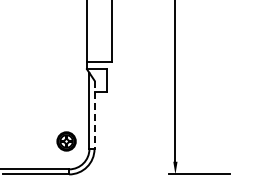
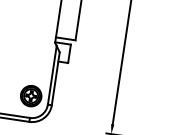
line: (94, 115) -> (55, 79), dashed -> solid
part: (66, 141) -> (31, 96), size x1.43

